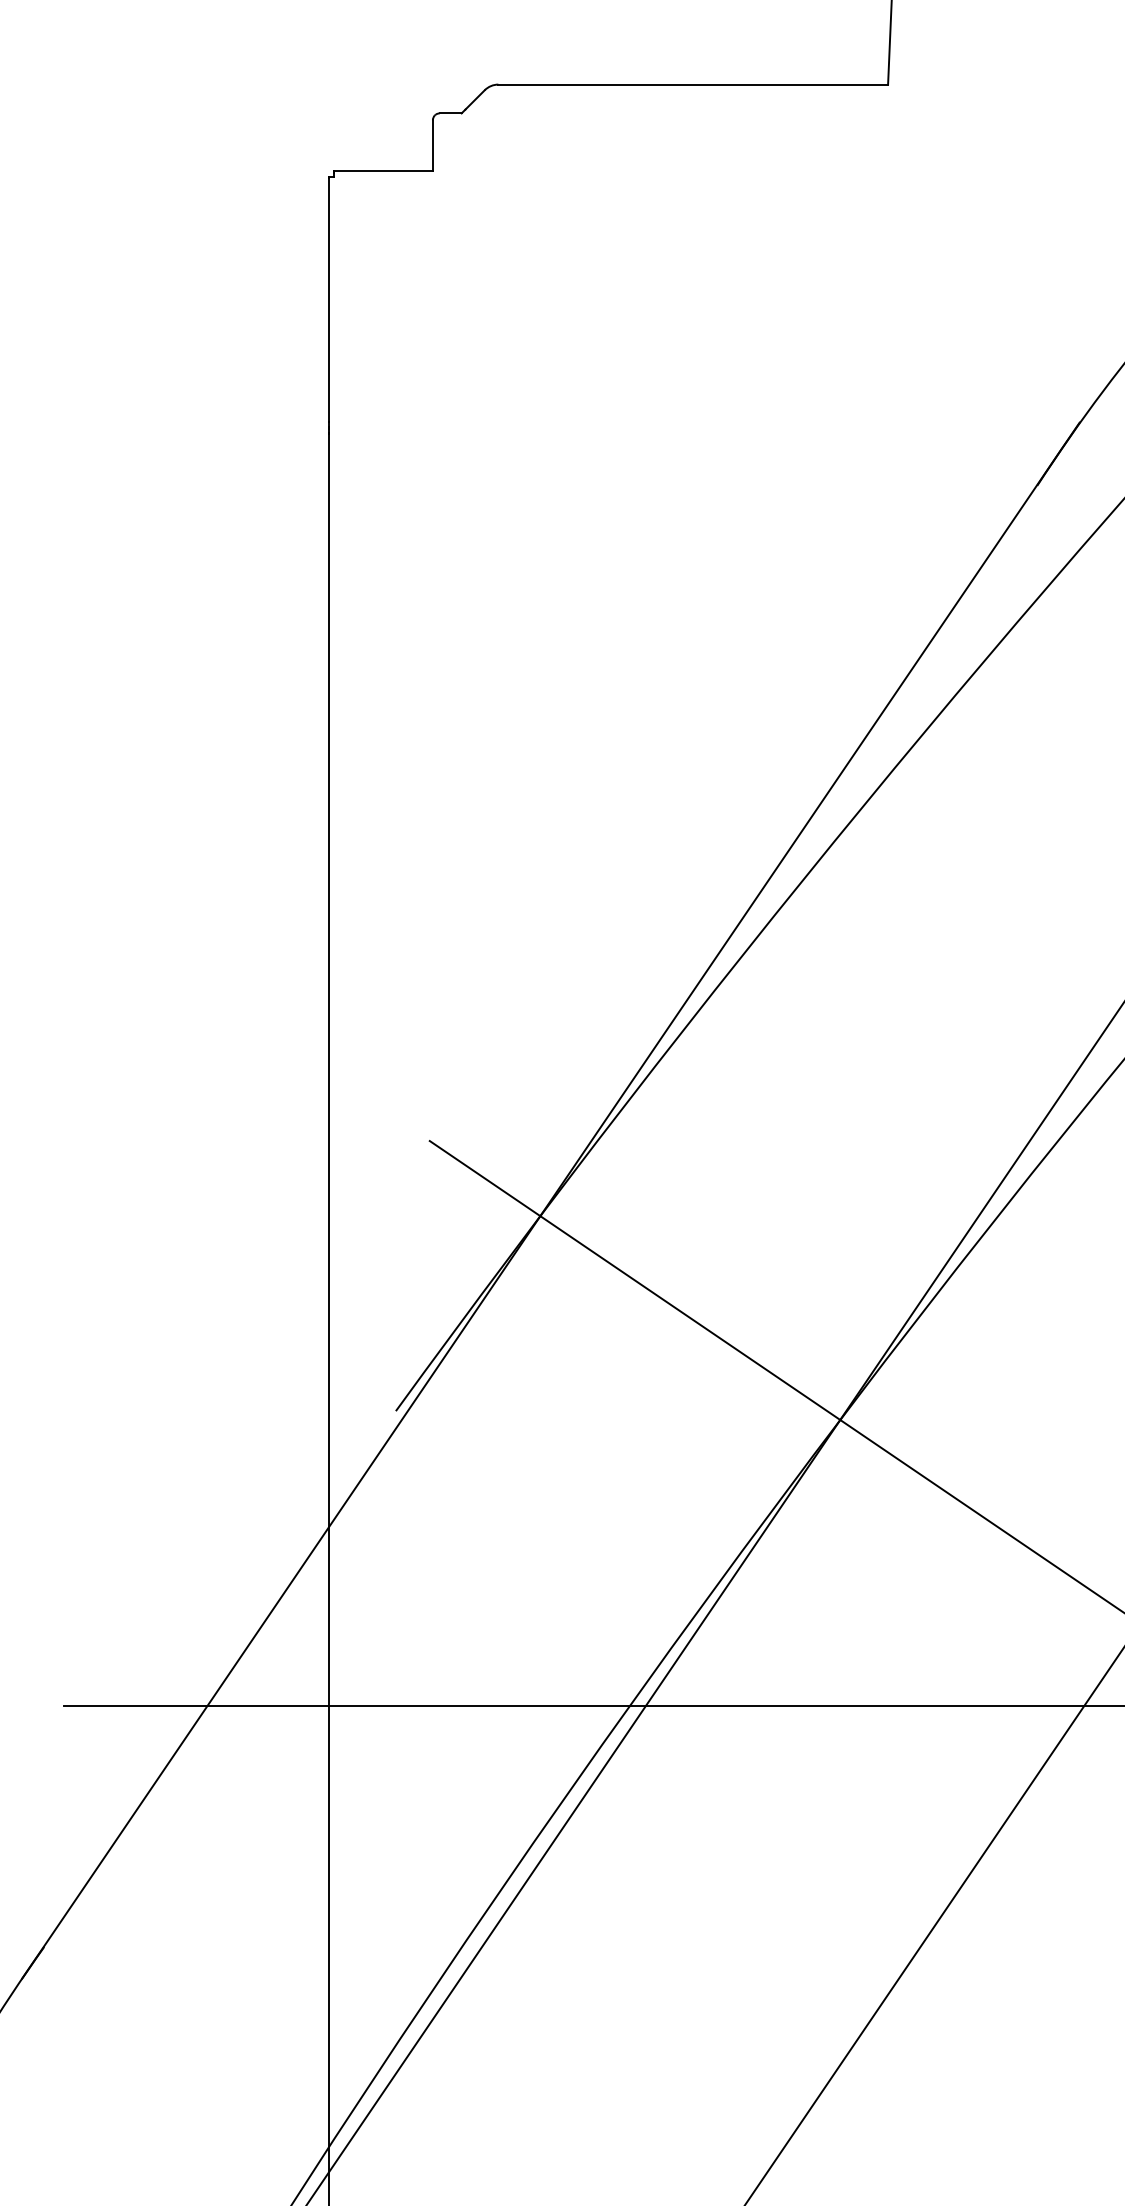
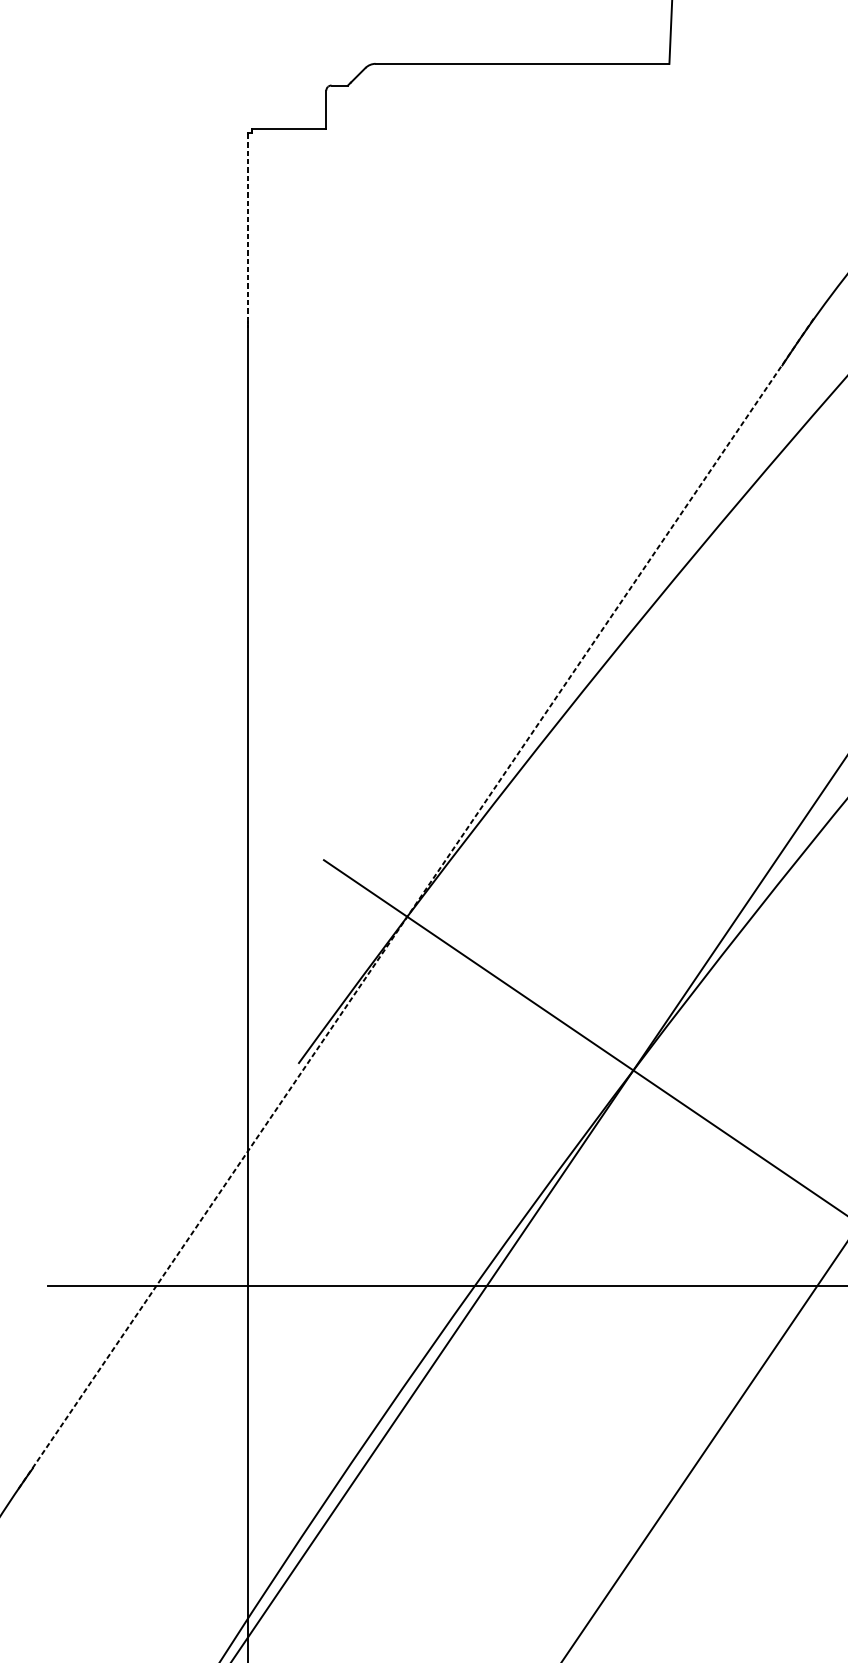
line: (328, 299) -> (247, 225), solid -> dashed
line: (550, 1200) -> (414, 904), solid -> dashed

